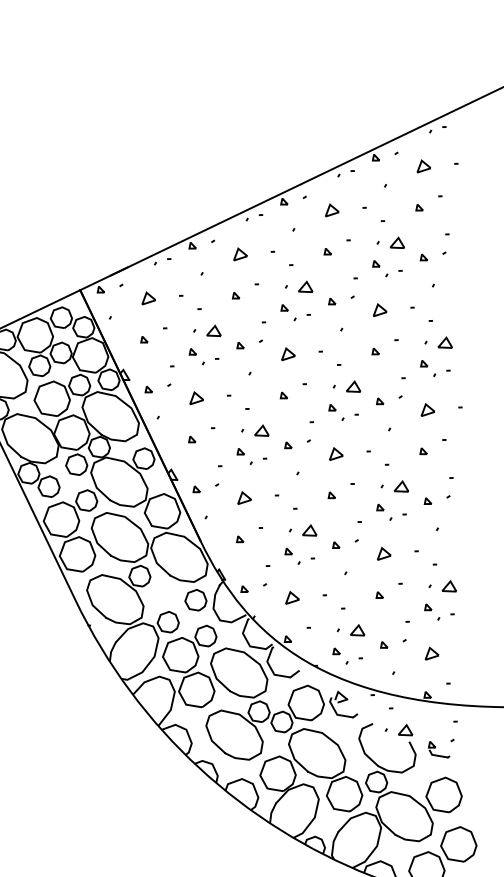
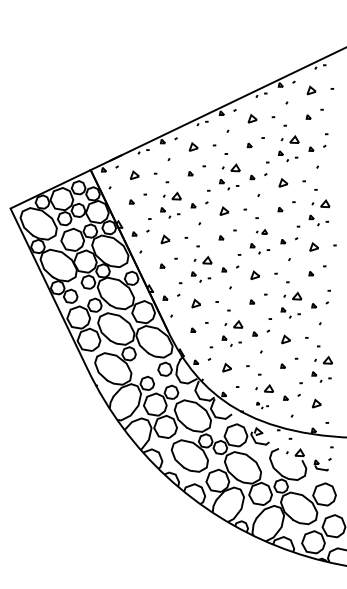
part: (345, 385) -> (261, 231), size x0.6
part: (347, 656) -> (262, 405), size x0.6

